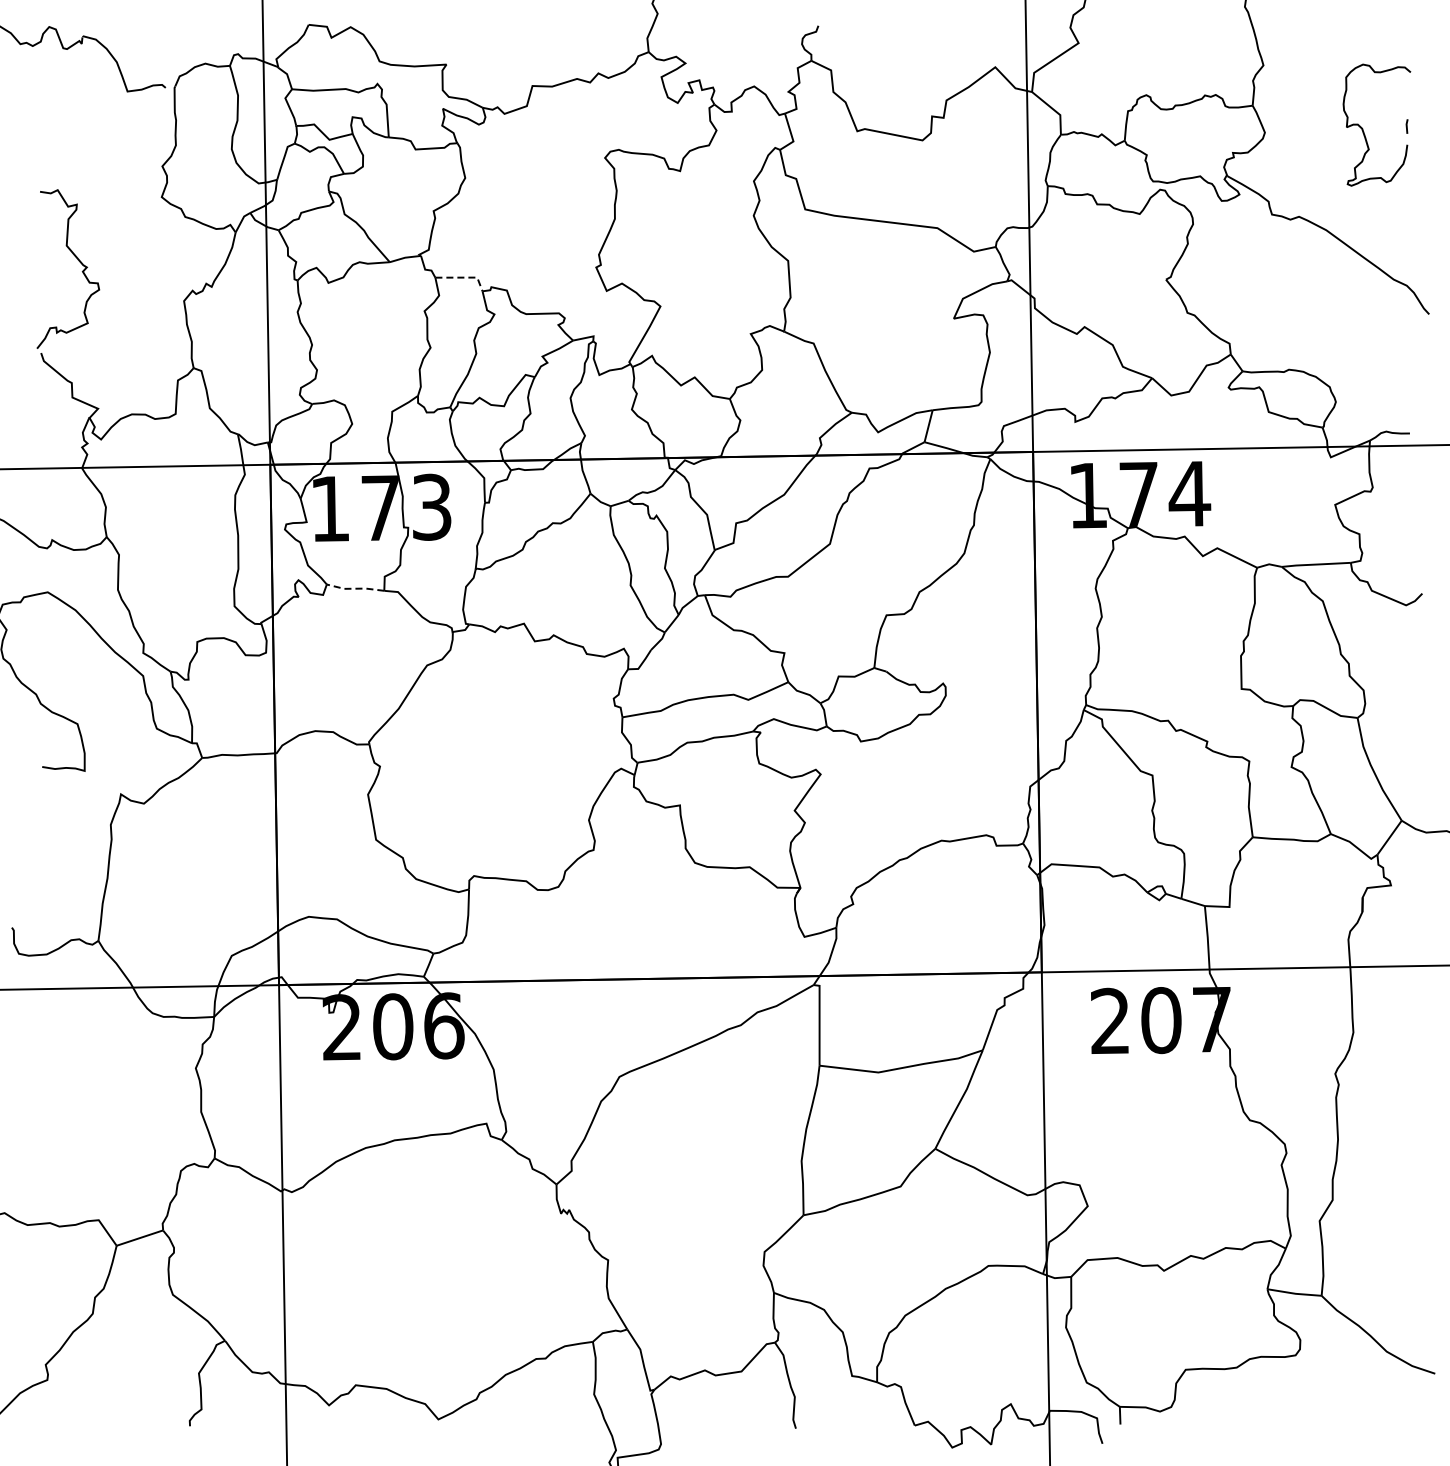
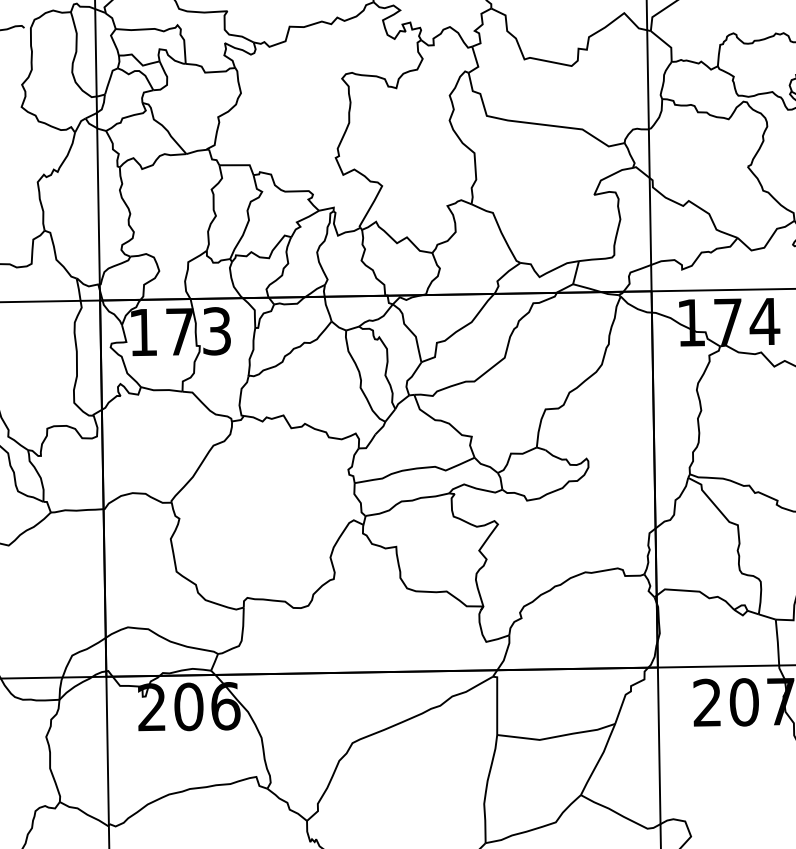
line: (464, 277) -> (240, 165), dashed -> solid
line: (355, 588) -> (161, 390), dashed -> solid

